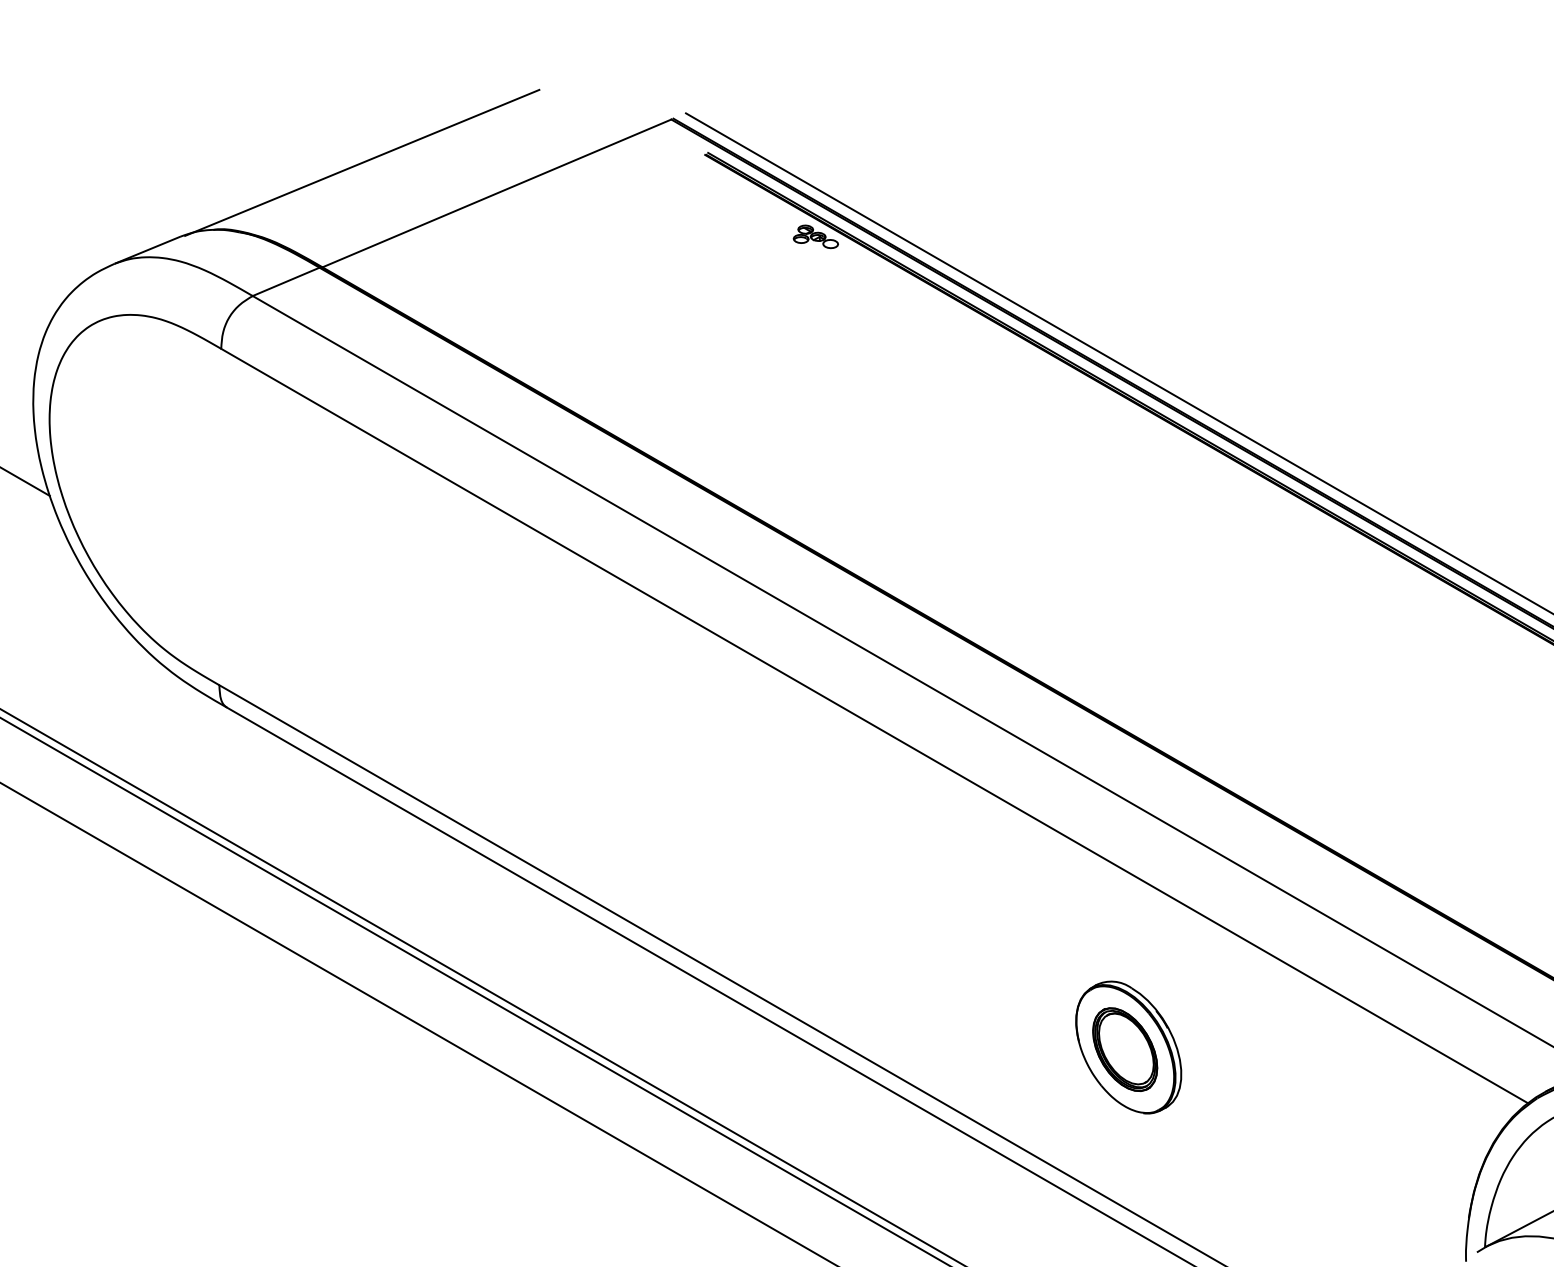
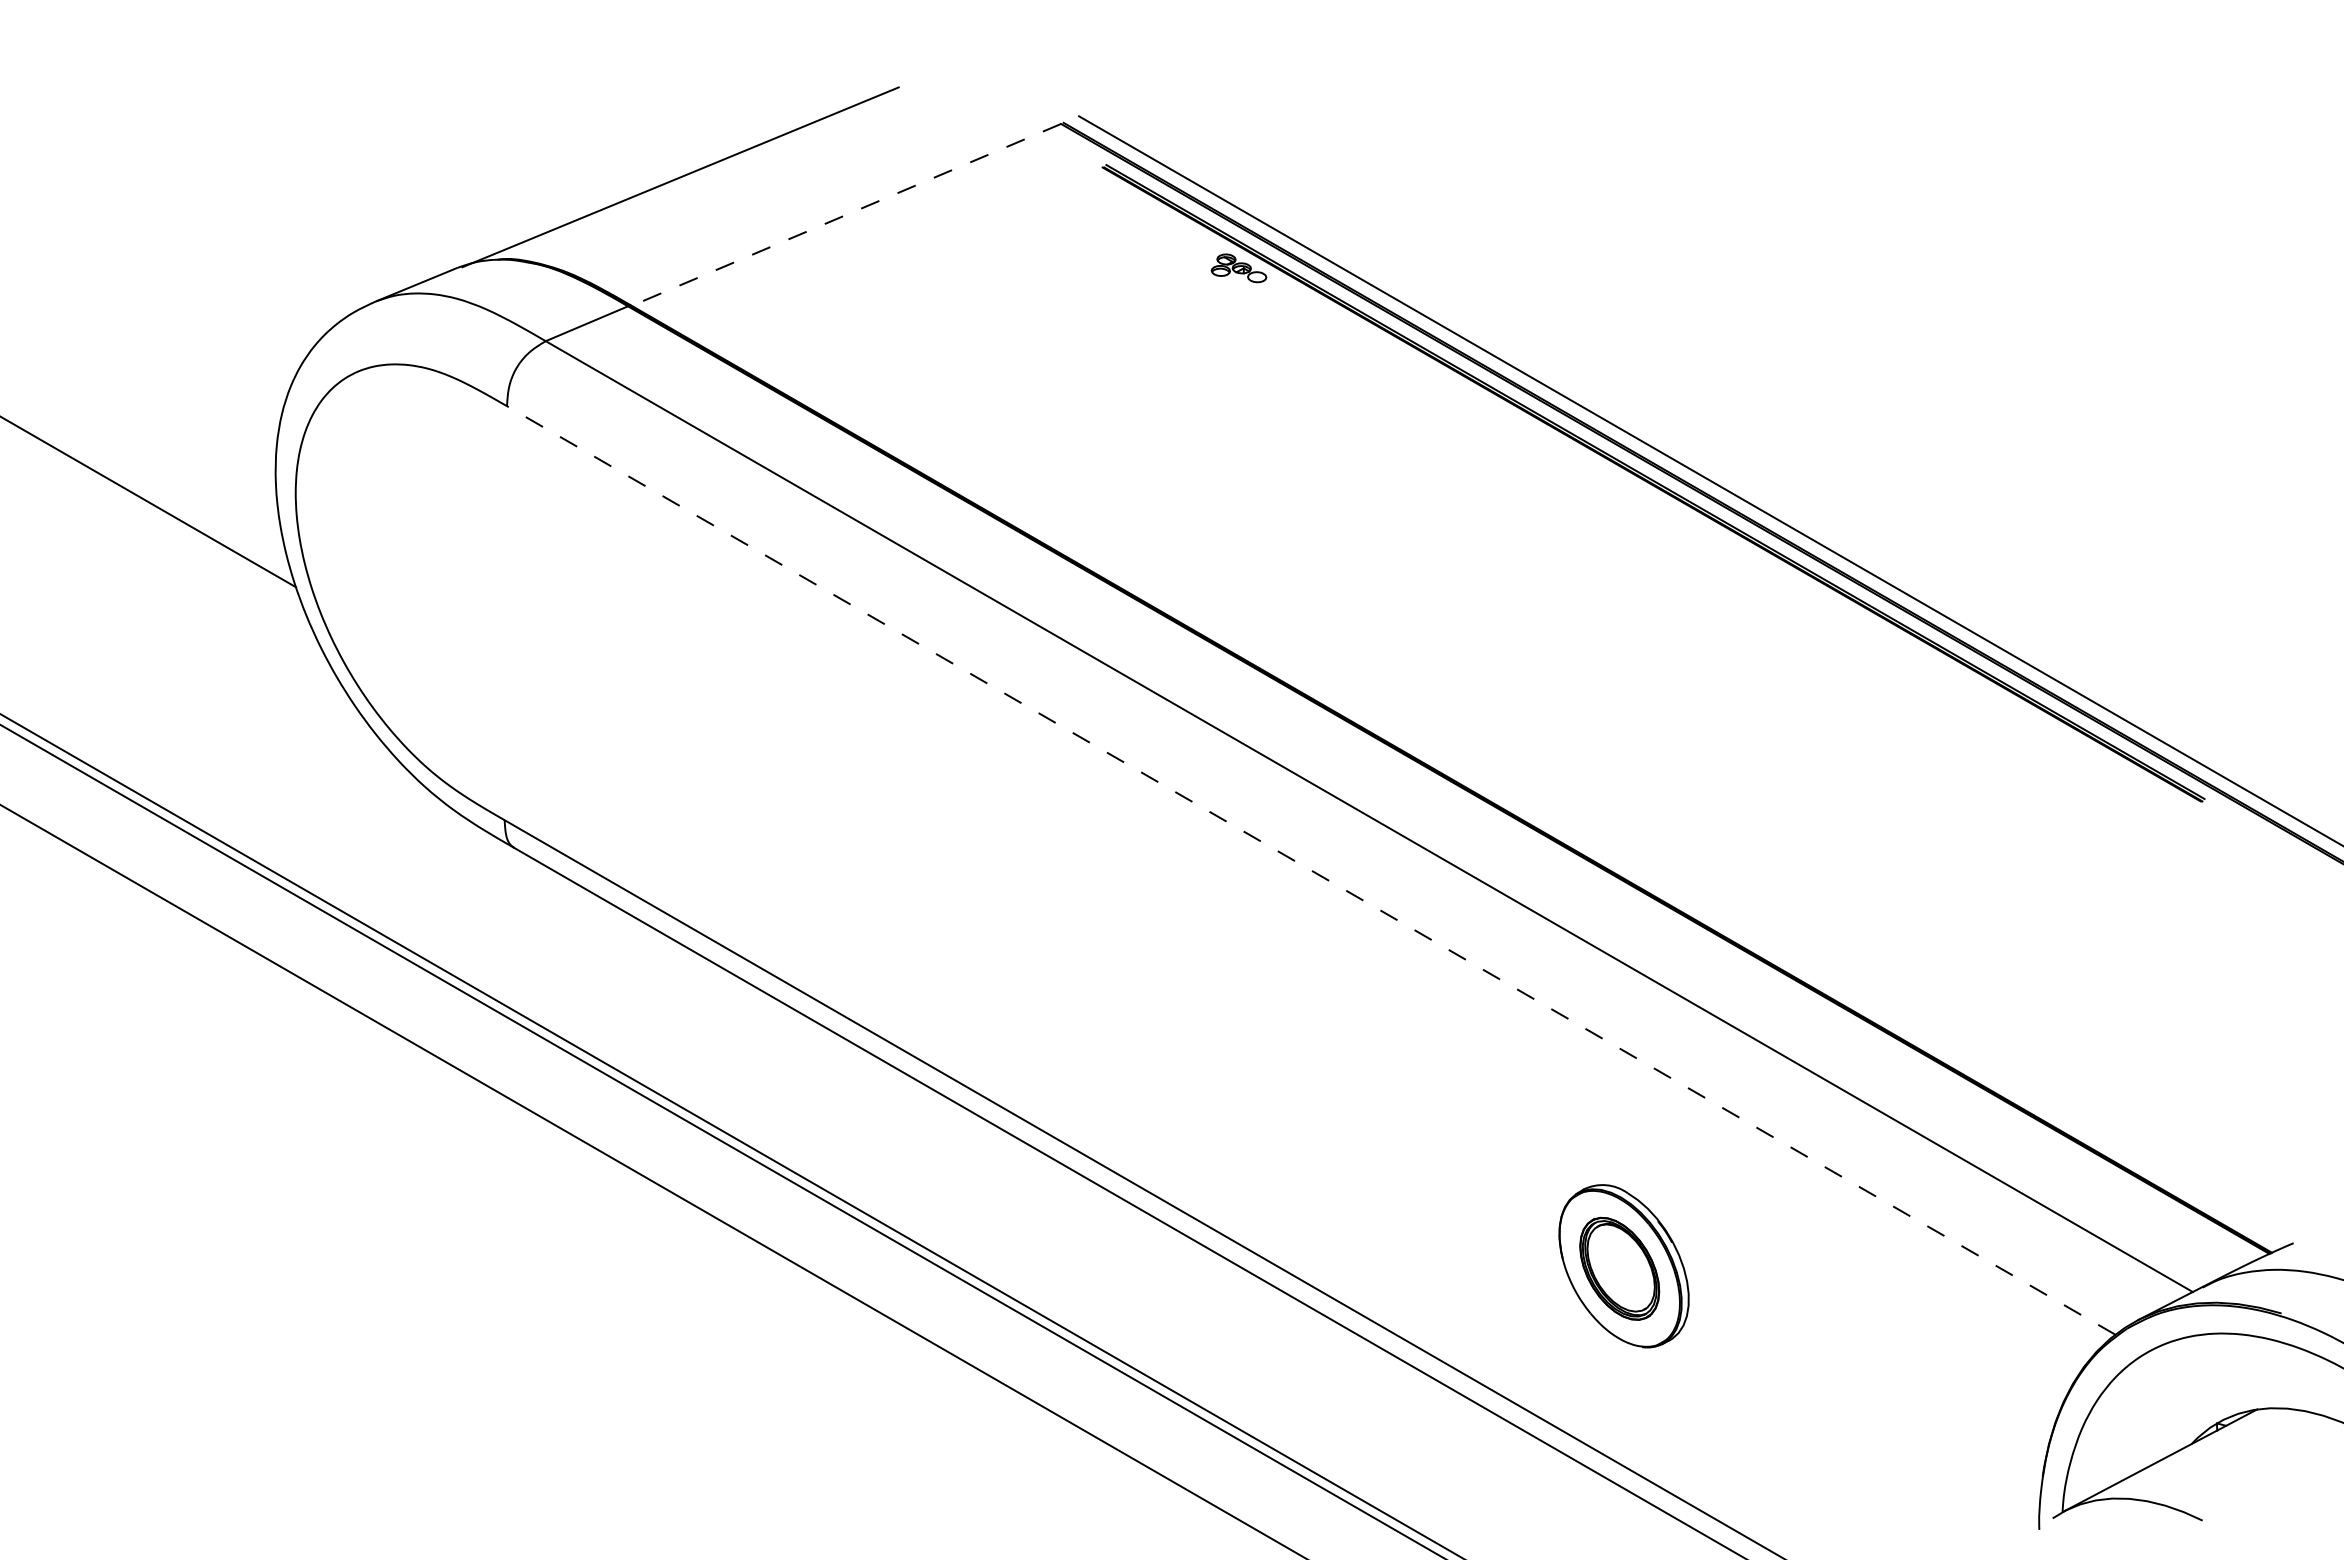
line: (496, 193) -> (845, 215), solid -> dashed
line: (874, 726) -> (1311, 870), solid -> dashed

